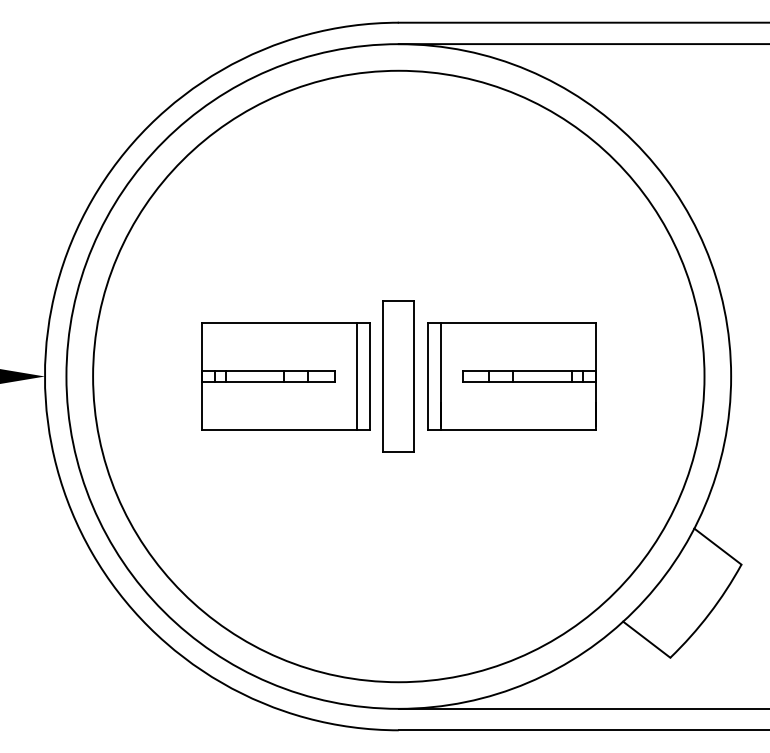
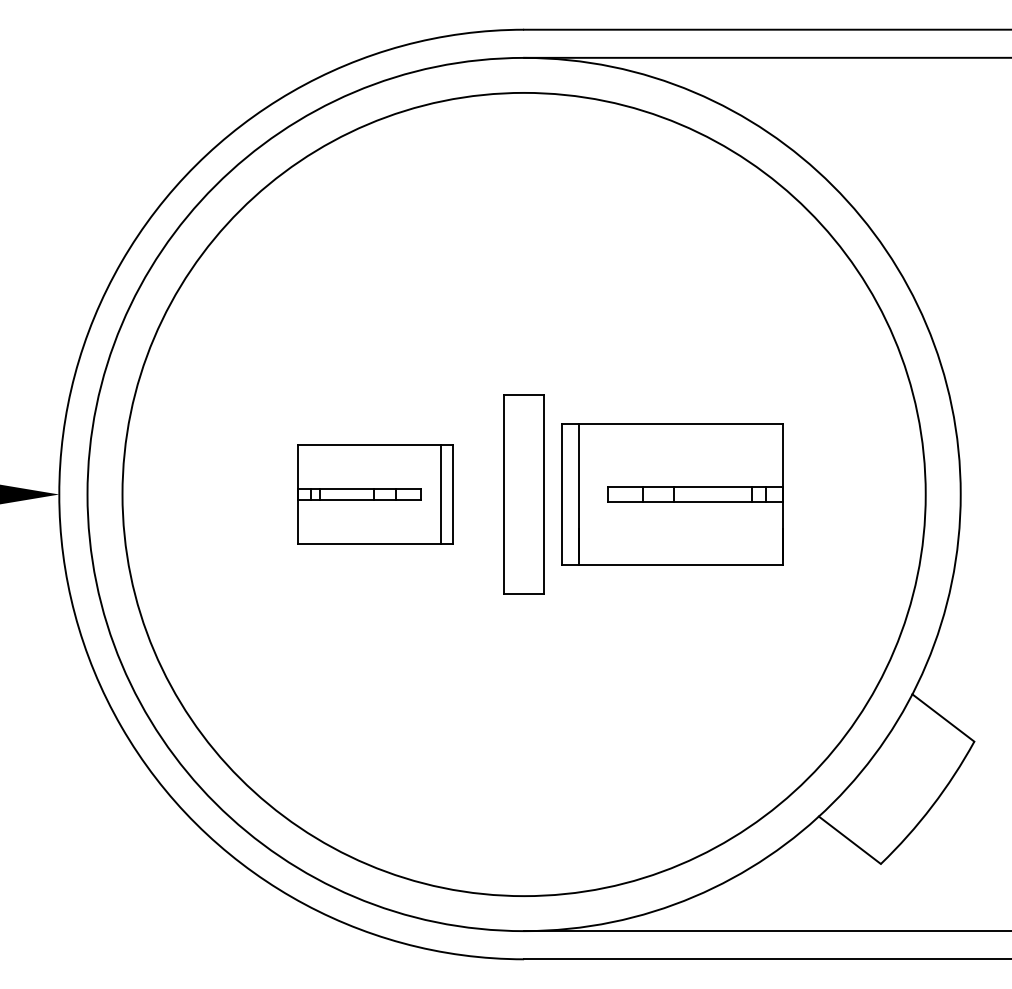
part: (285, 376) -> (375, 494), size x0.7

